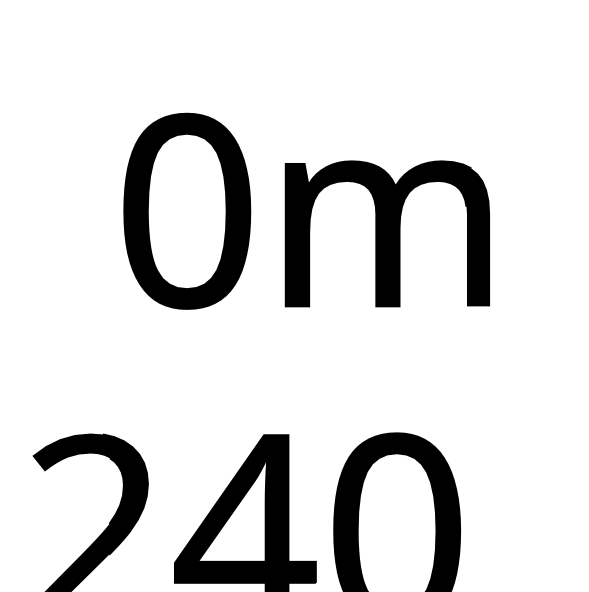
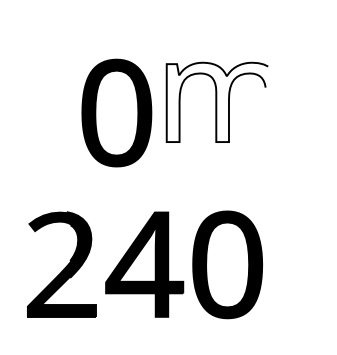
part: (186, 210) -> (116, 112), moved
fill: (387, 234) -> (222, 102), removed

